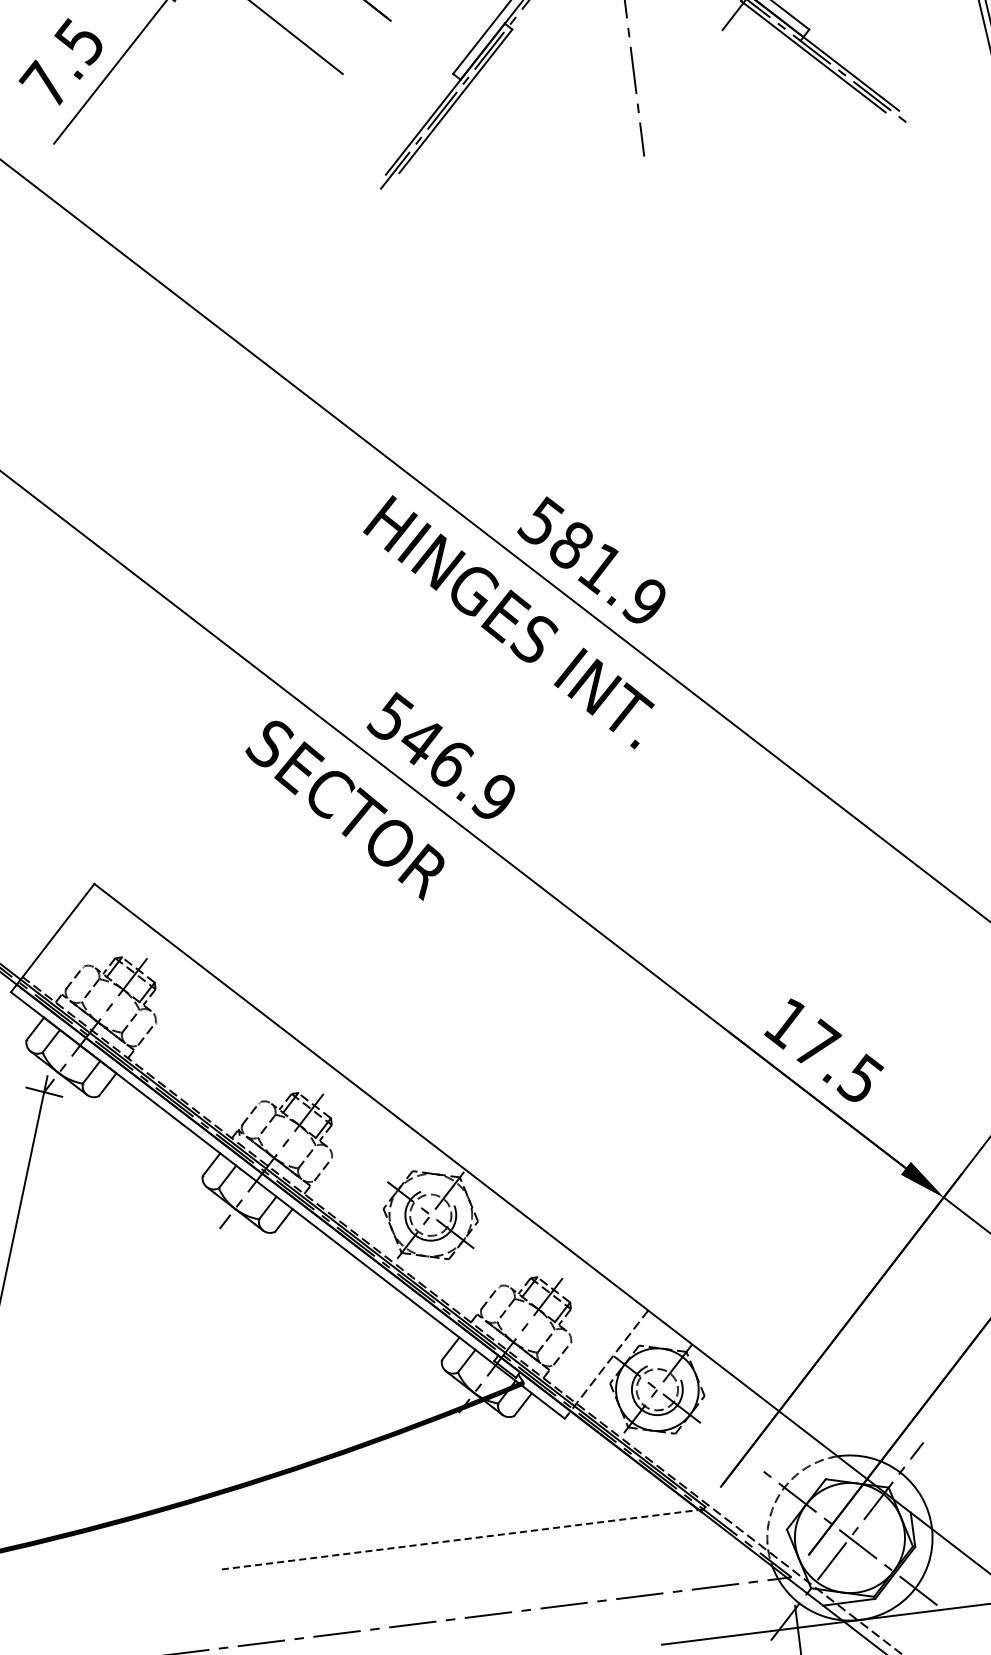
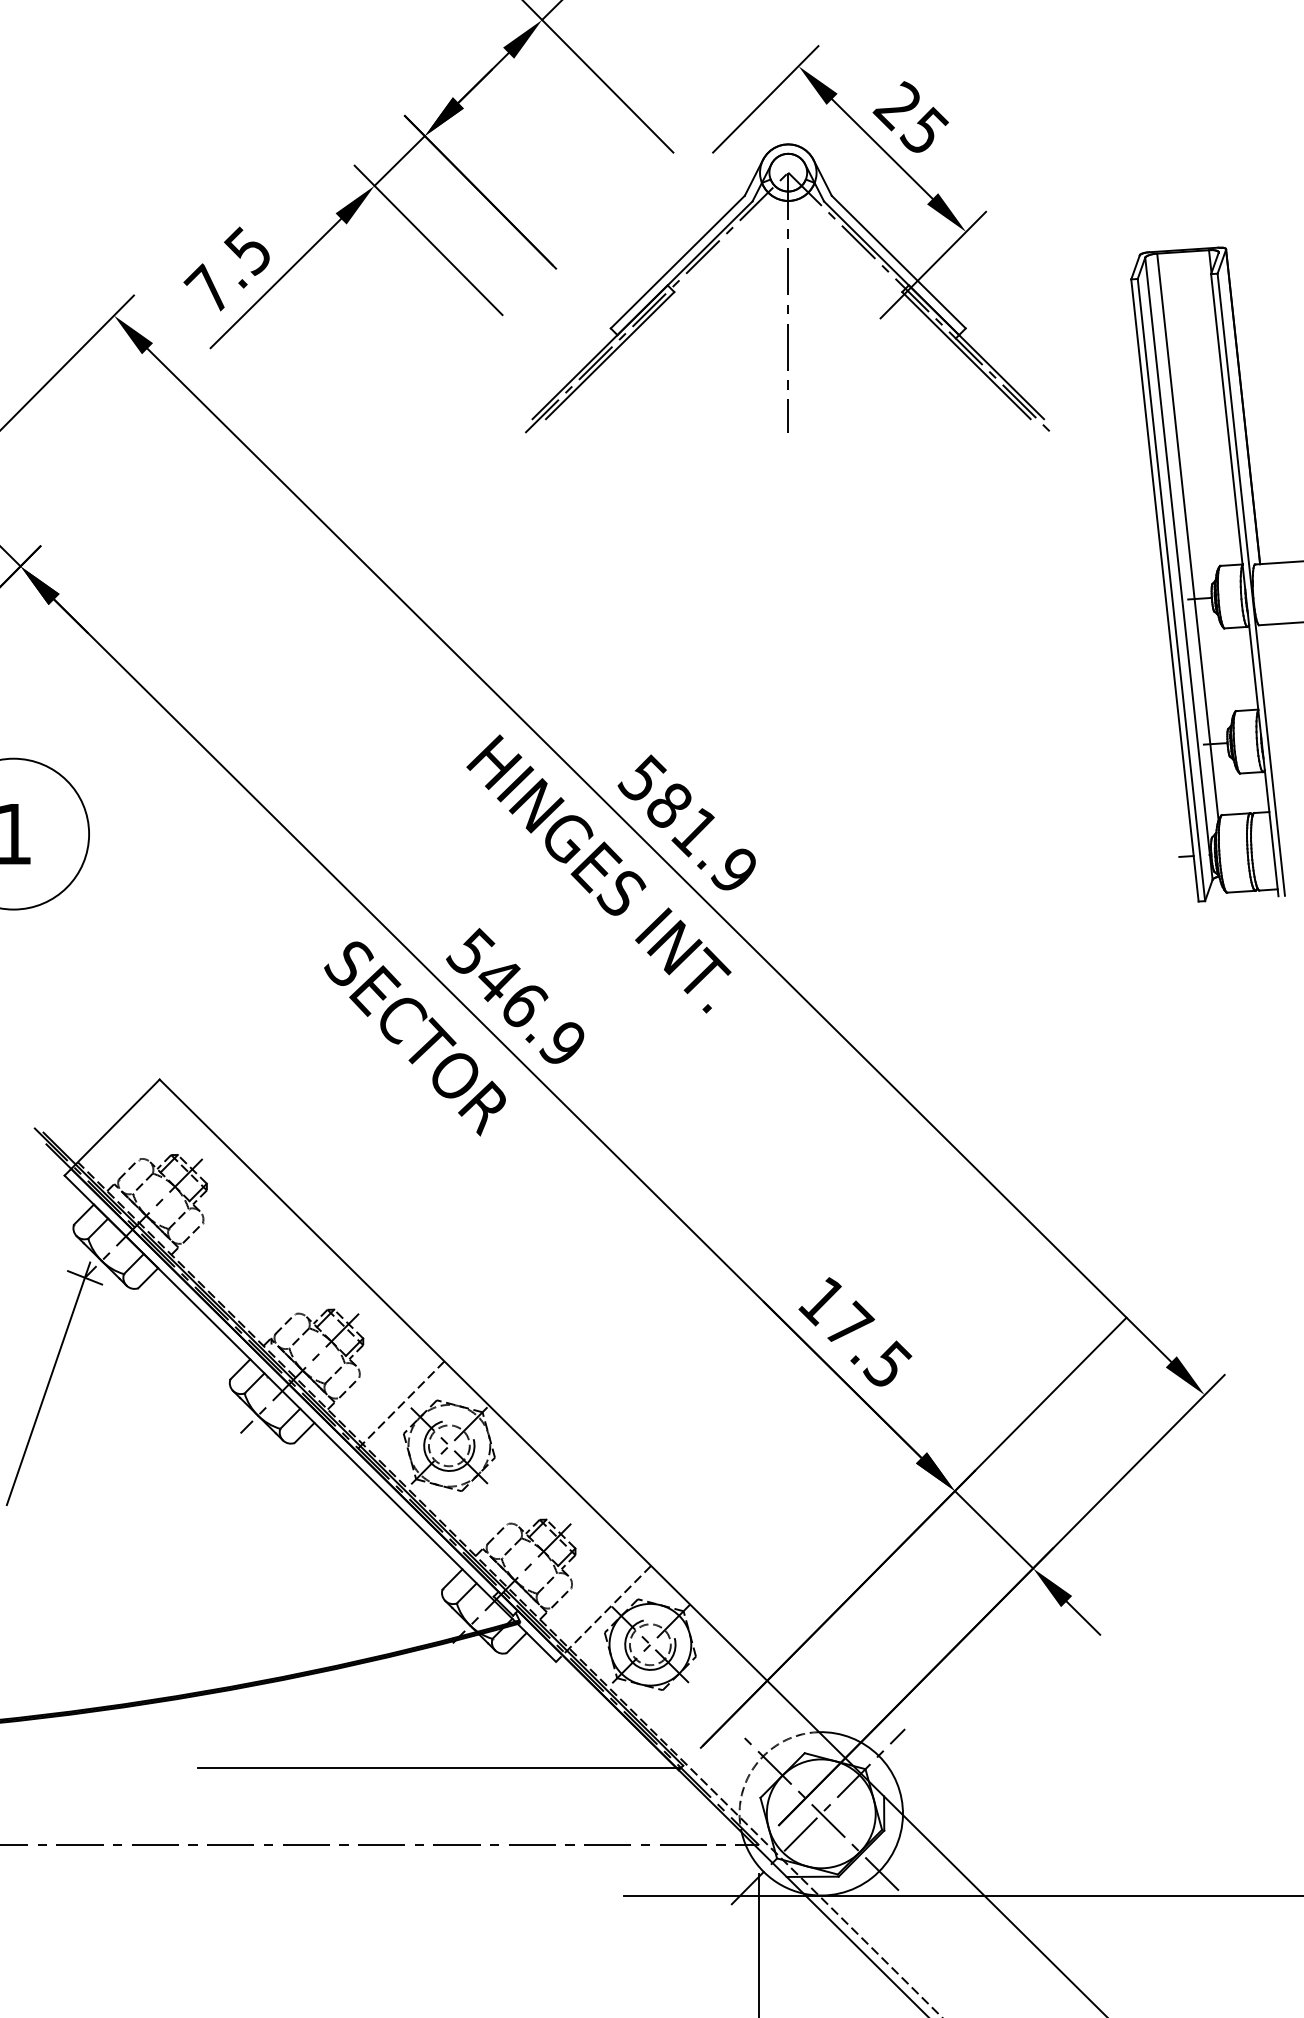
line: (376, 1180) -> (400, 1405), added
line: (461, 1539) -> (439, 1767), dashed -> solid

